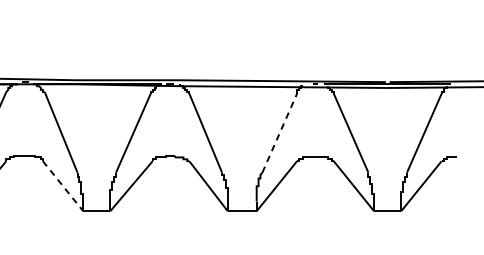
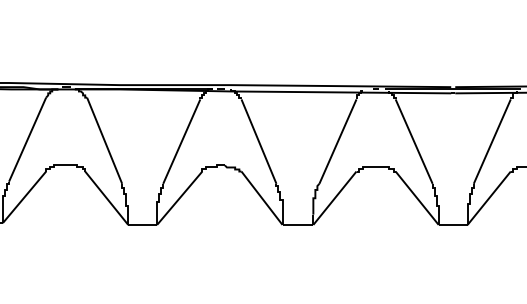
line: (280, 133) -> (338, 141), dashed -> solid
line: (63, 186) -> (107, 198), dashed -> solid

